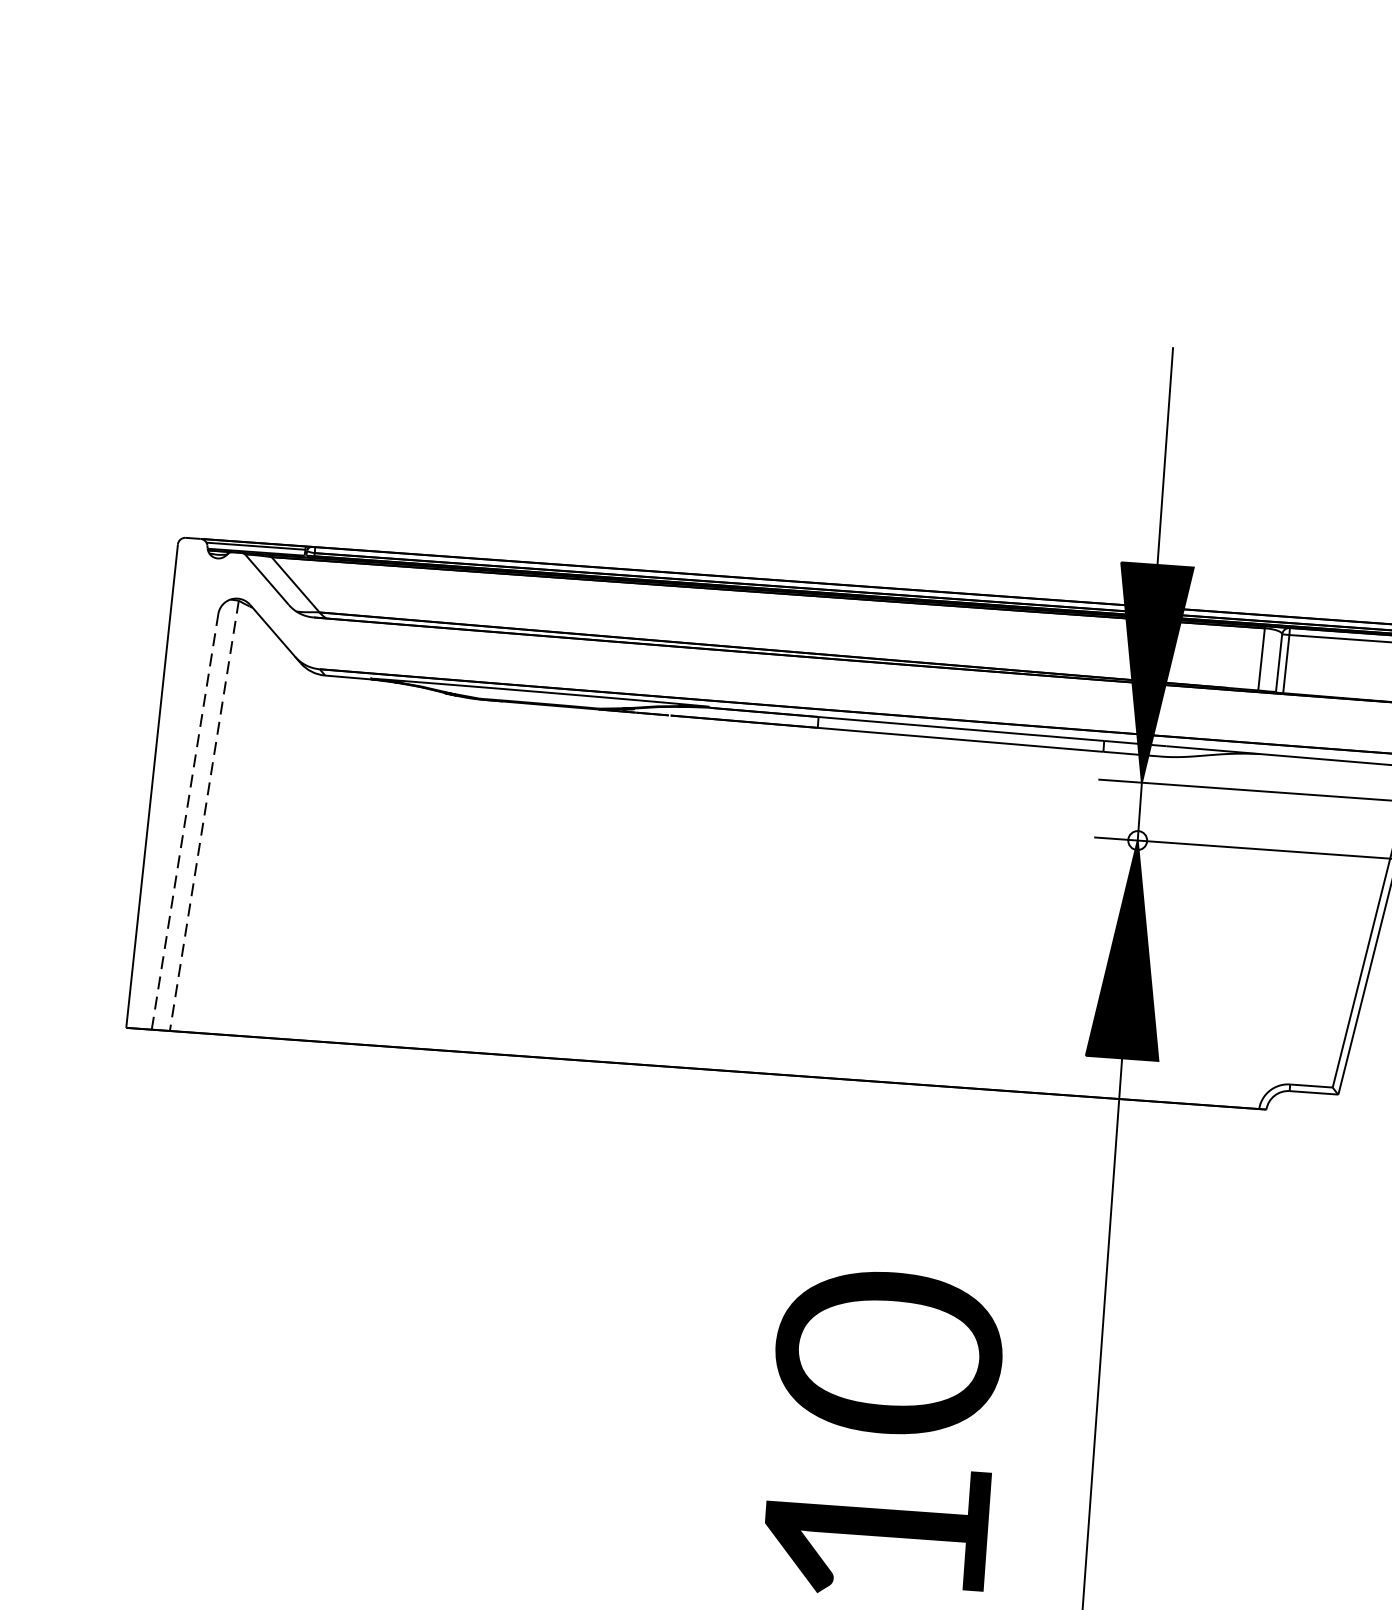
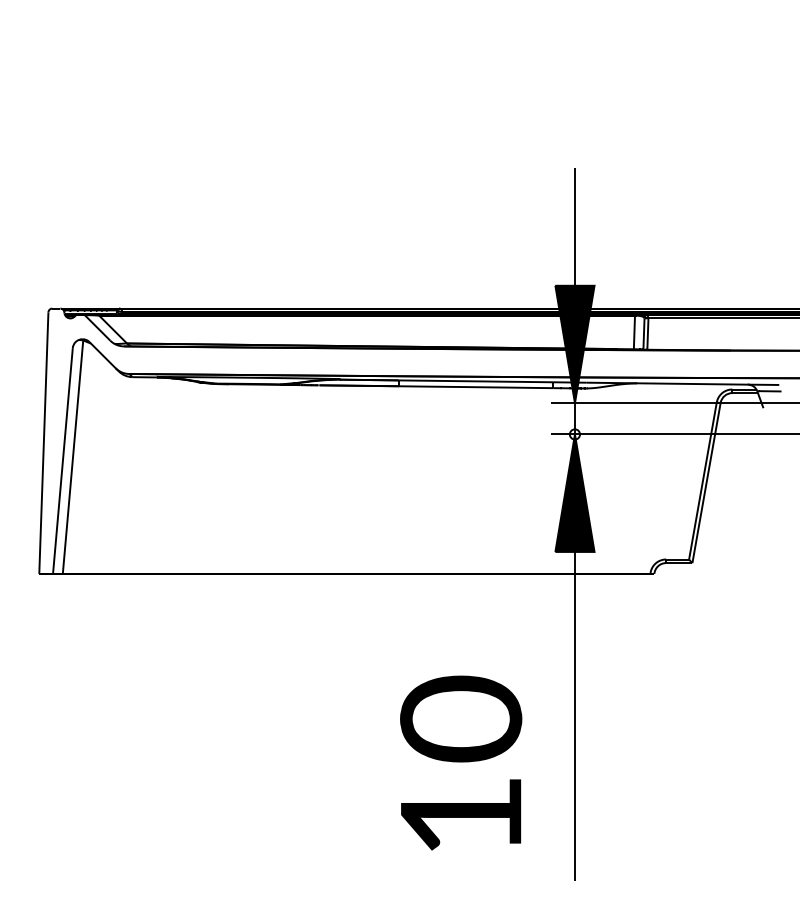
line: (205, 816) -> (73, 457), dashed -> solid
line: (184, 820) -> (62, 460), dashed -> solid

